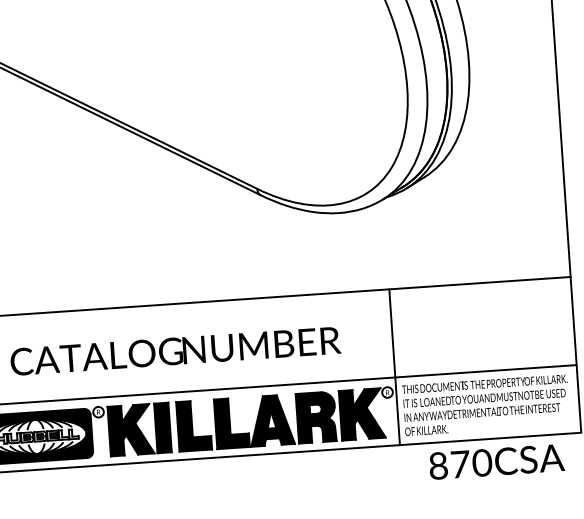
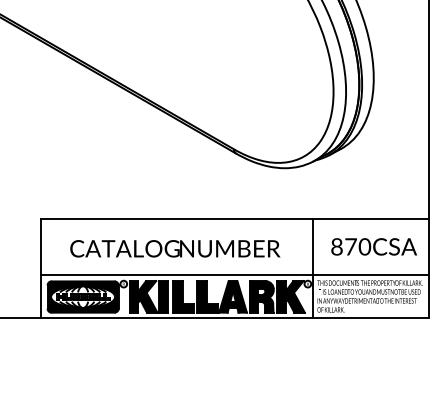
text: (495, 461) -> (373, 246), moved

